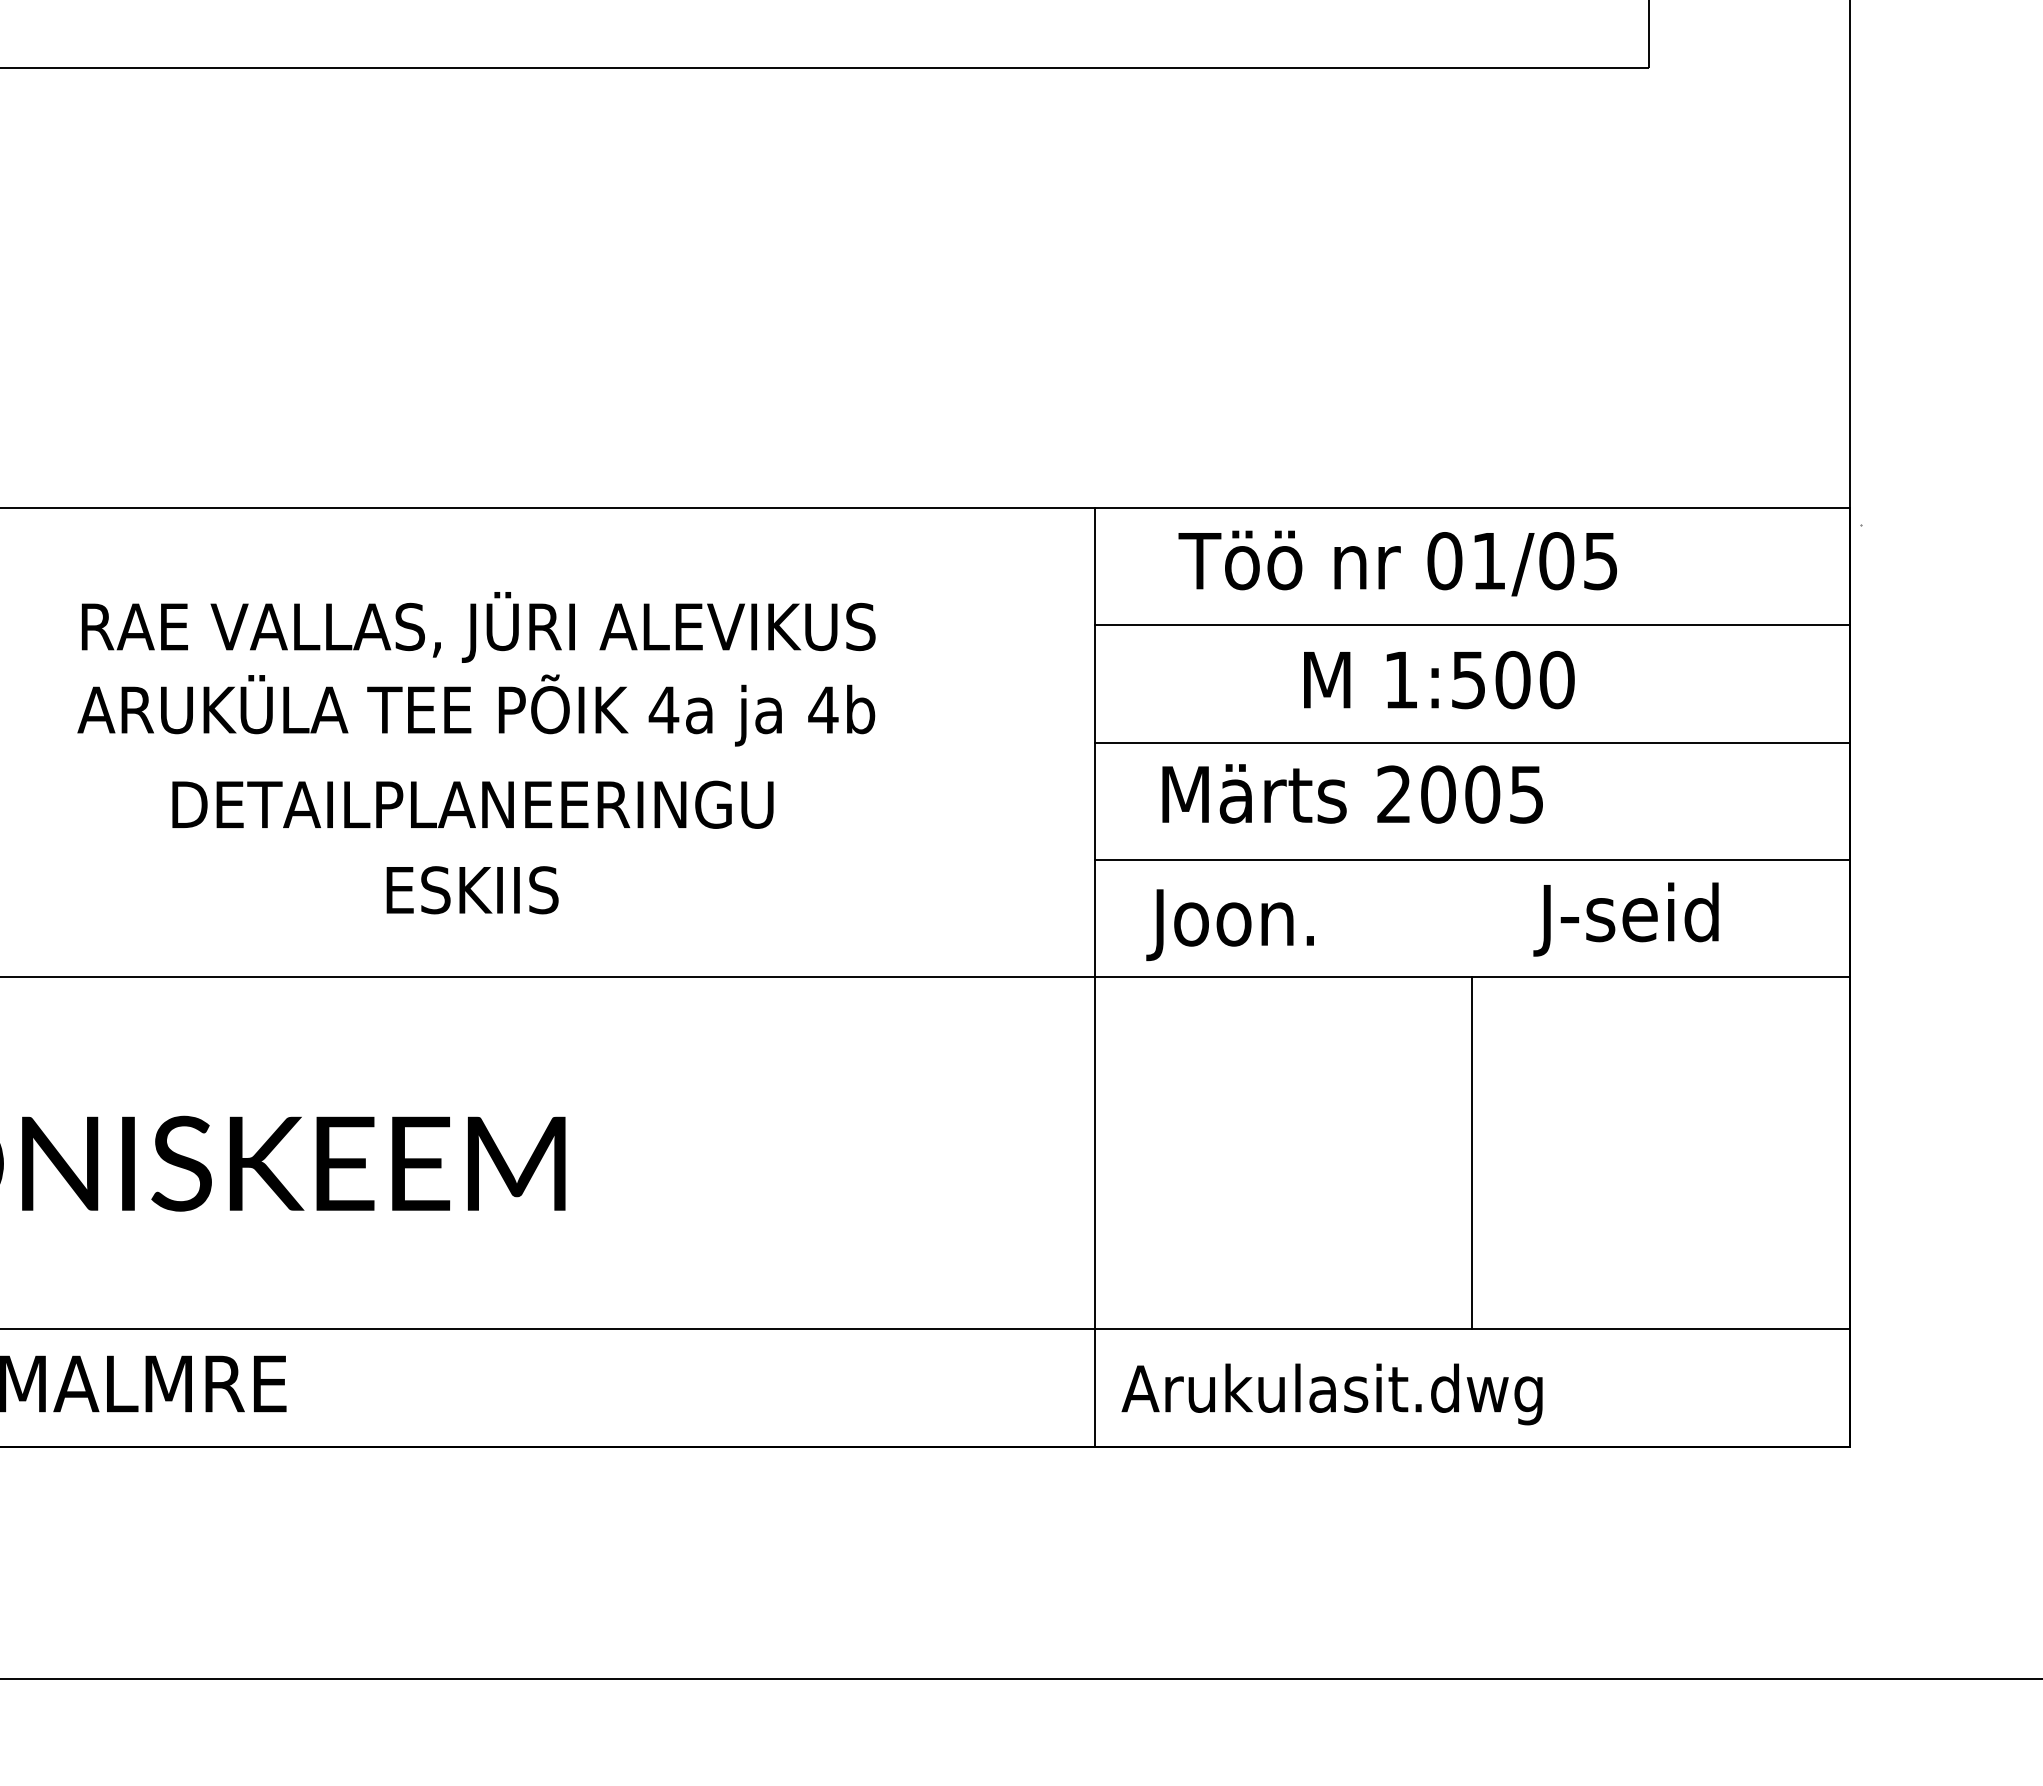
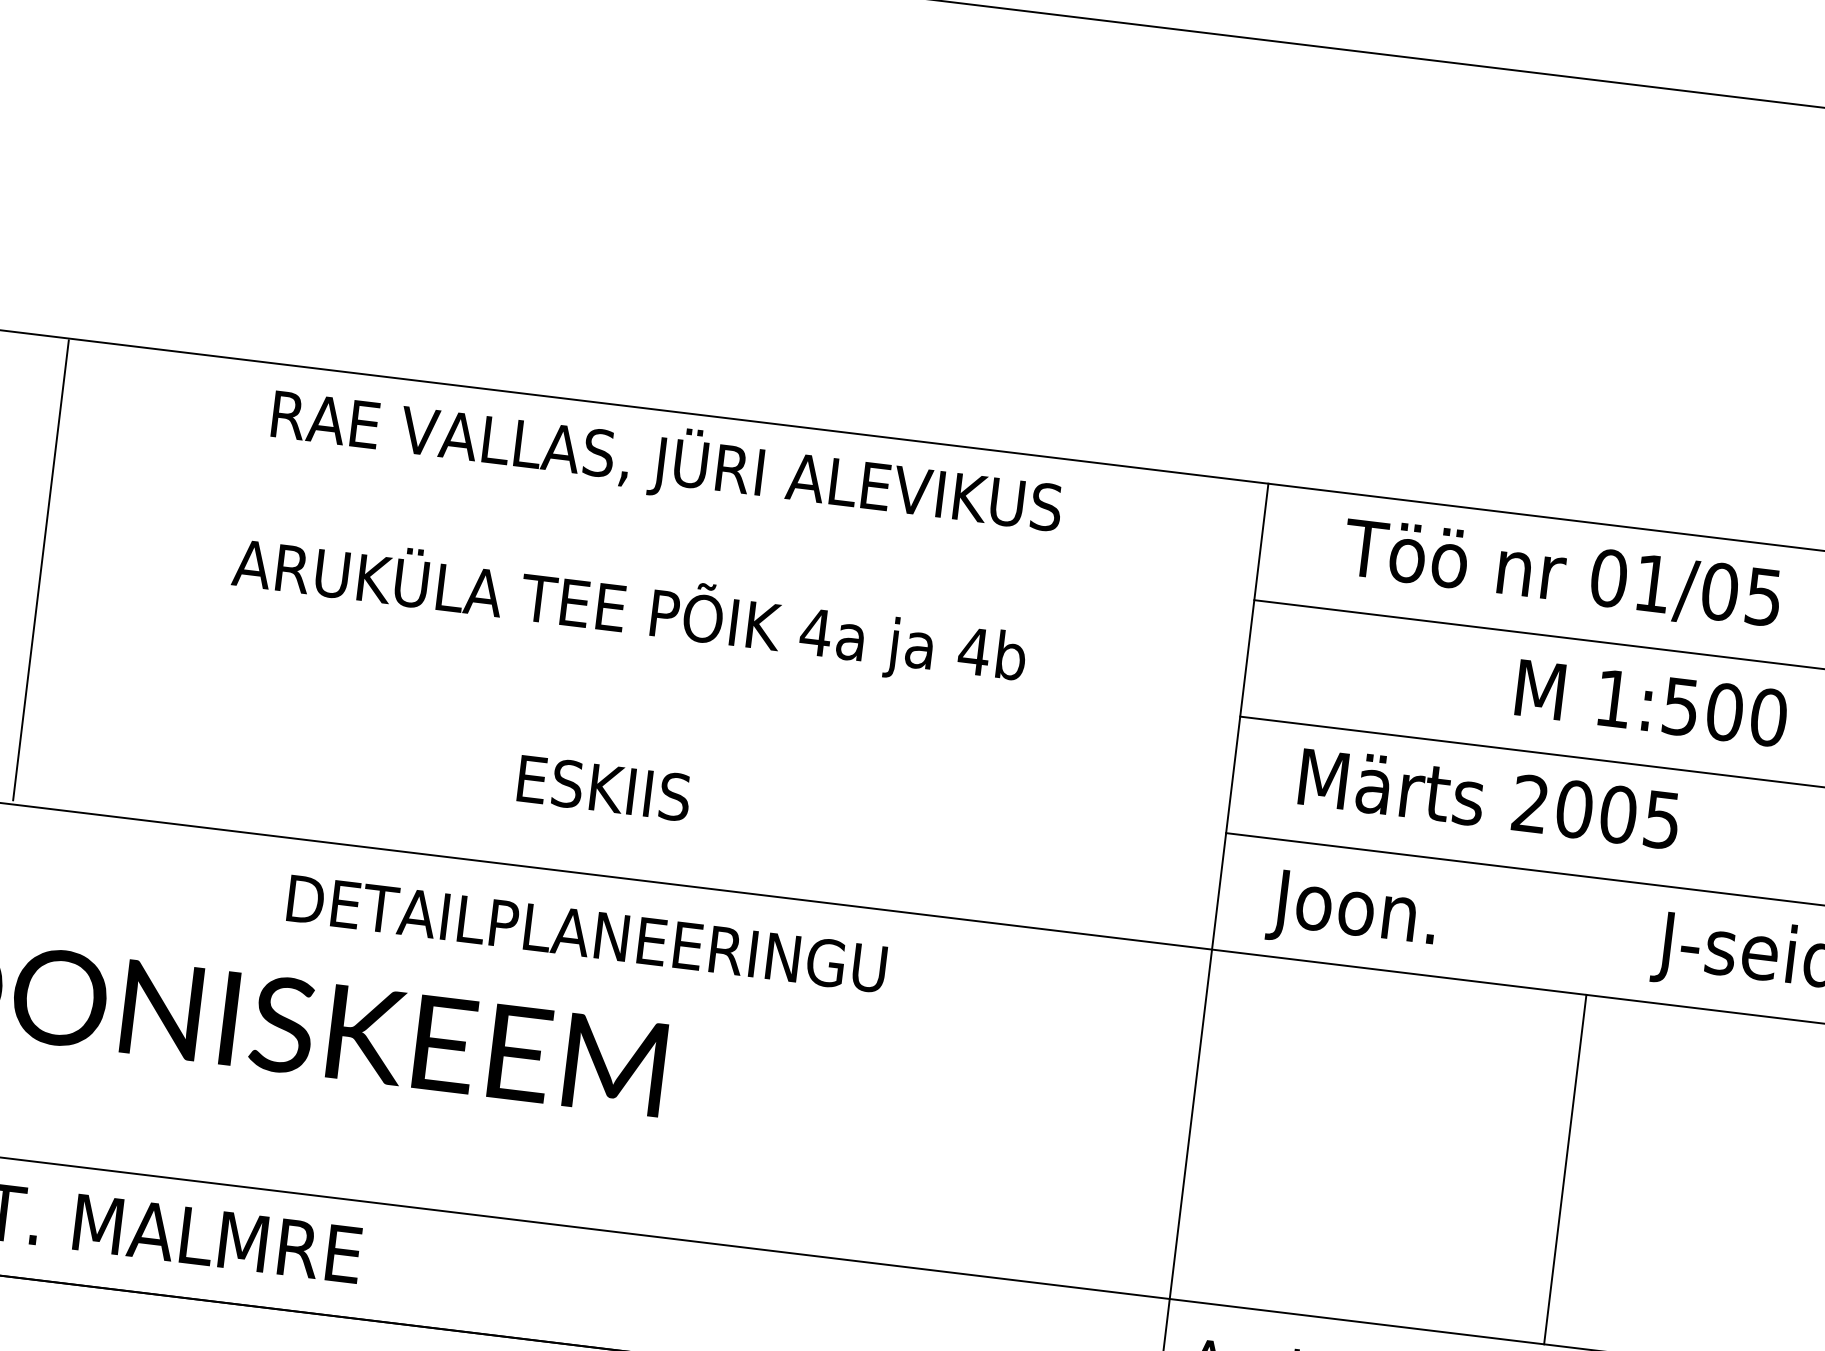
text: (478, 627) -> (666, 461), moved
text: (1439, 680) -> (1651, 703), moved
text: (472, 804) -> (586, 933), moved

